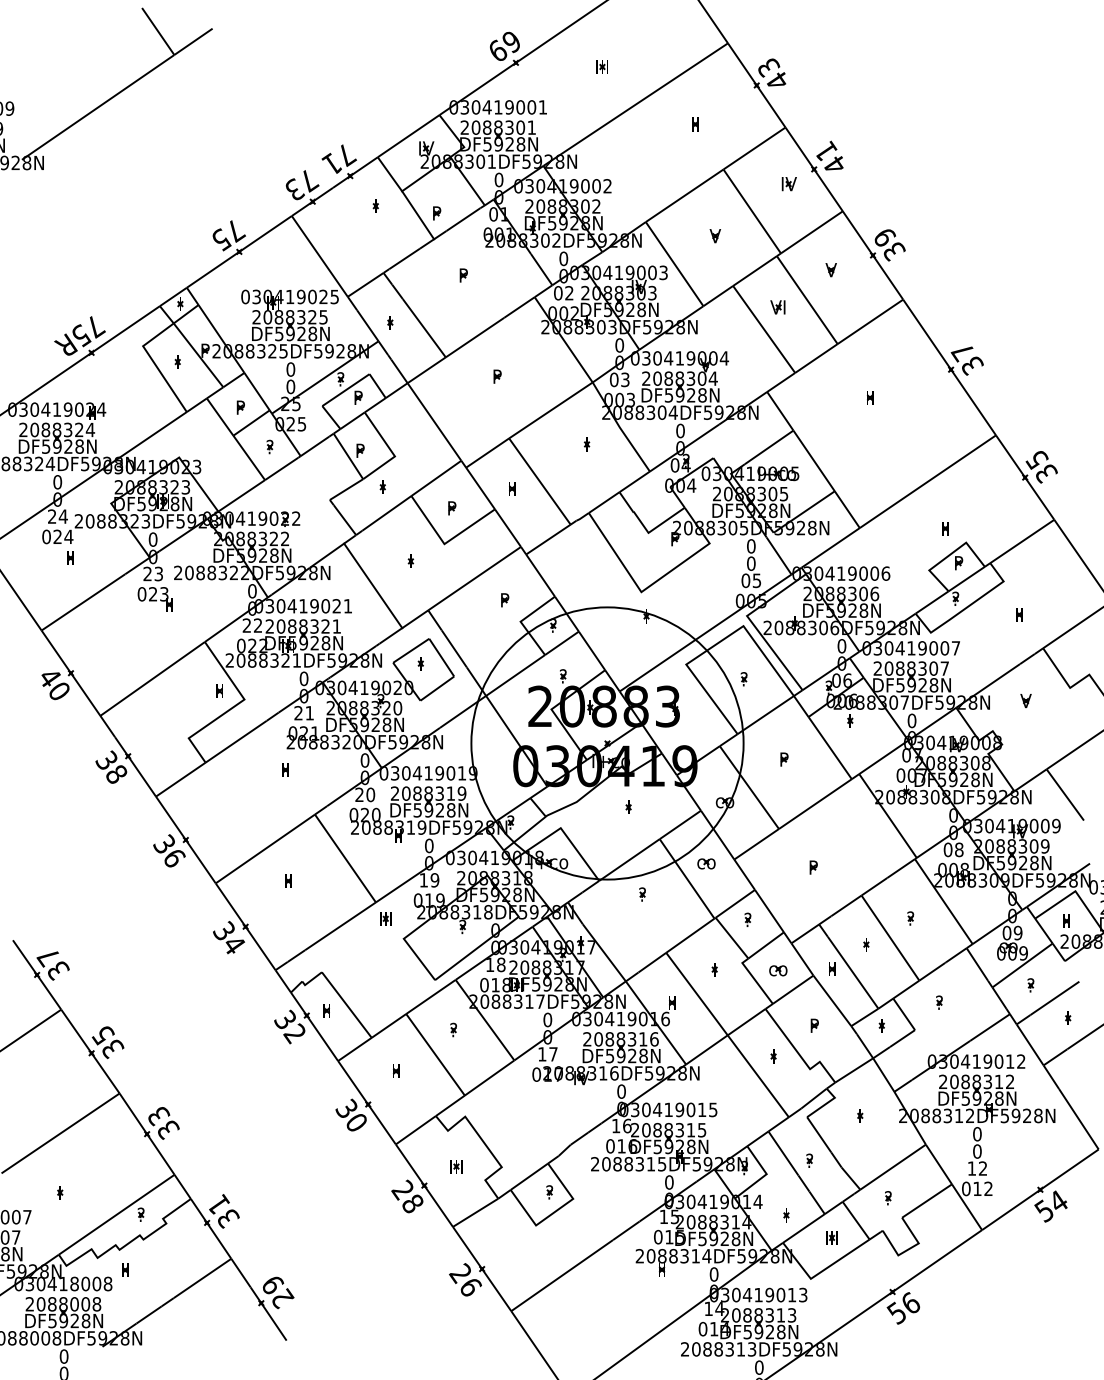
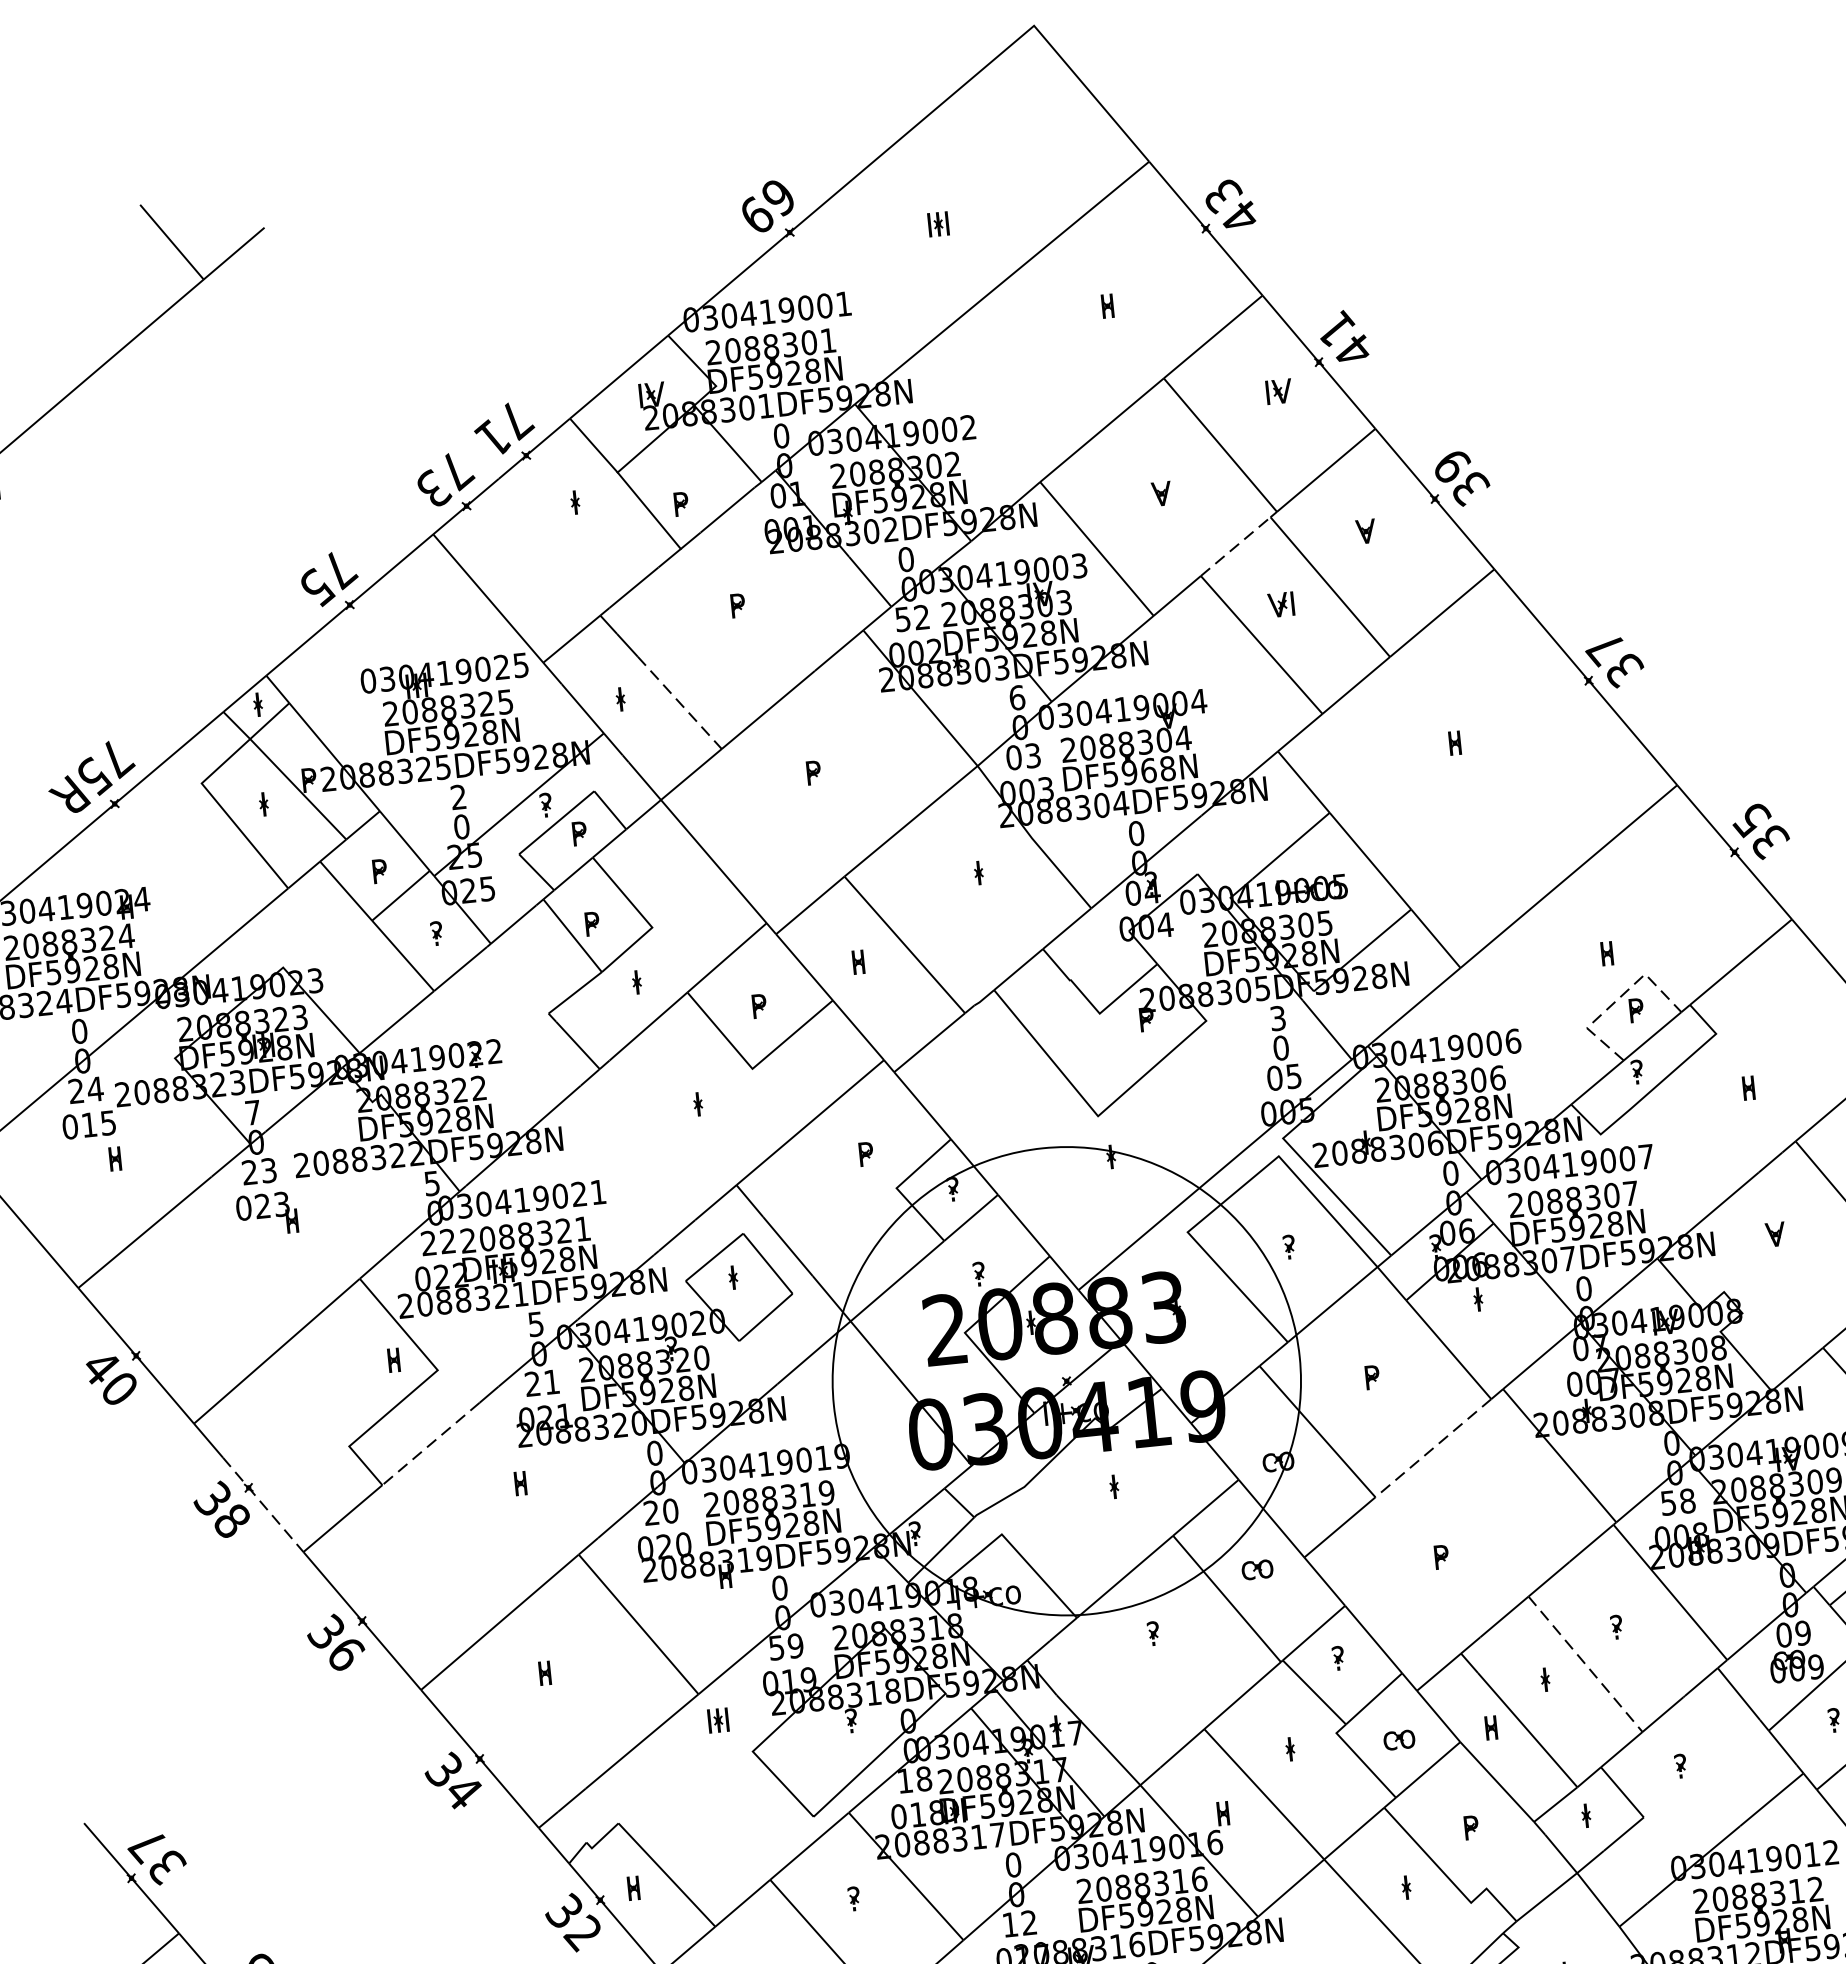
line: (755, 270) -> (1236, 545), solid -> dashed
text: (558, 293) -> (903, 619), 02 -> 52
line: (424, 328) -> (680, 703), solid -> dashed
text: (619, 345) -> (1016, 697), 0 -> 6
text: (290, 369) -> (458, 797), 0 -> 2
text: (691, 395) -> (1149, 770), DF5928N -> DF5968N
text: (63, 536) -> (99, 1123), 024 -> 015
text: (152, 539) -> (252, 1112), 0 -> 7
text: (751, 546) -> (1278, 1018), 0 -> 3
line: (948, 555) -> (1617, 999), solid -> dashed
line: (373, 585) -> (638, 1152), removed
text: (252, 591) -> (432, 1183), 0 -> 5
text: (303, 678) -> (535, 1323), 0 -> 5
line: (236, 741) -> (431, 1443), solid -> dashed
line: (135, 767) -> (263, 1505), solid -> dashed
line: (815, 804) -> (1433, 1448), solid -> dashed
text: (947, 849) -> (1667, 1502), 08 -> 58
text: (423, 880) -> (776, 1648), 19 -> 59
line: (890, 938) -> (1585, 1664), solid -> dashed
text: (553, 1054) -> (1029, 1923), 17 -> 12

